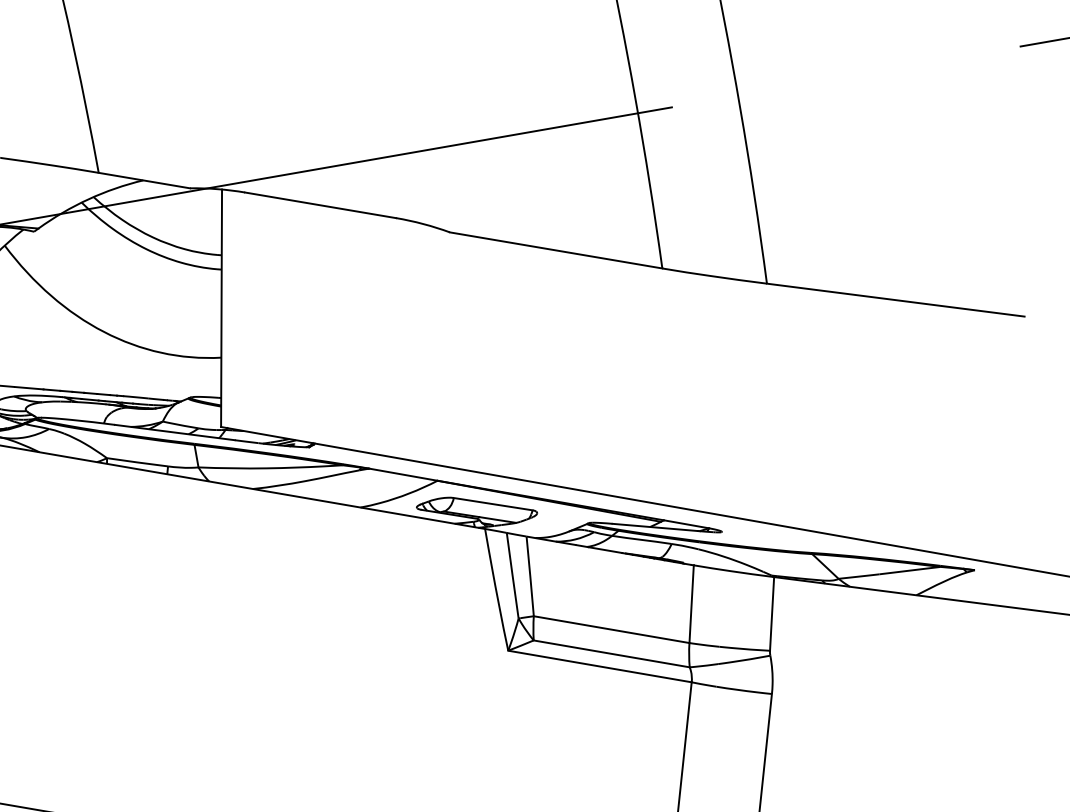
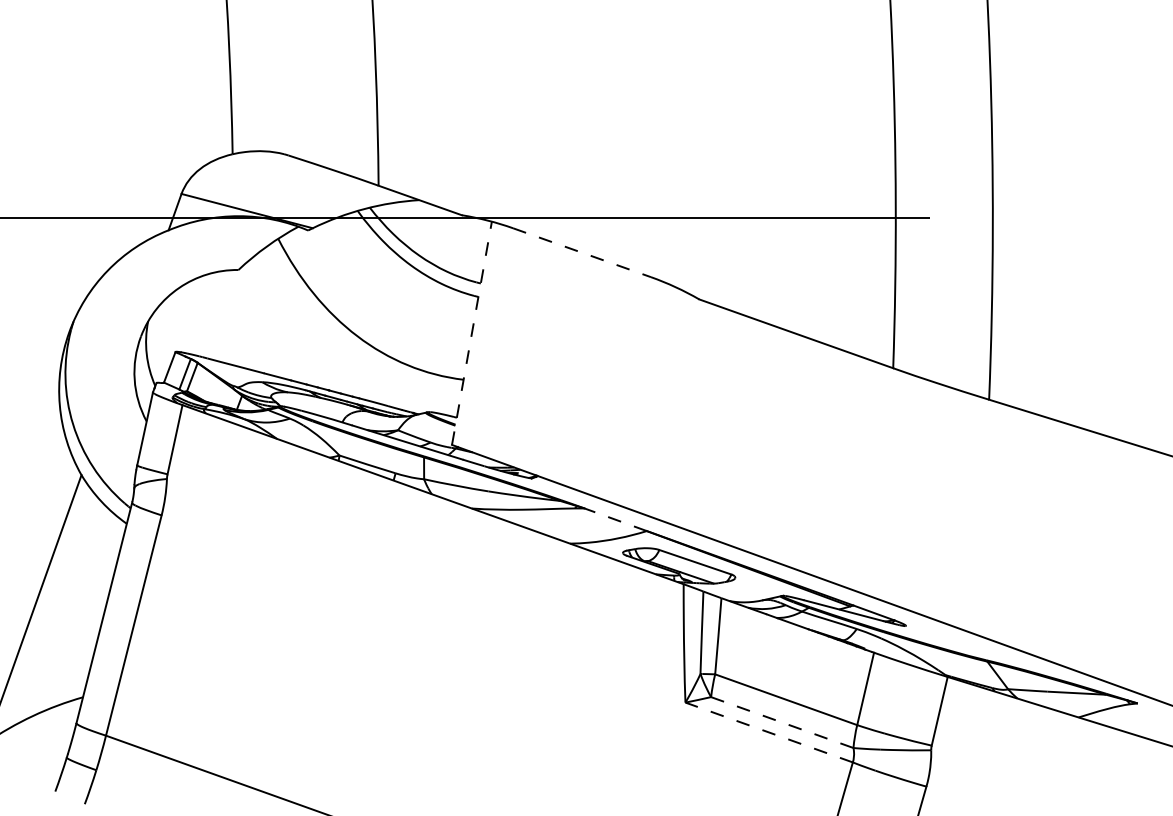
line: (321, 205) -> (582, 252), solid -> dashed
line: (221, 307) -> (472, 332), solid -> dashed
line: (403, 474) -> (615, 519), solid -> dashed
line: (611, 653) -> (782, 722), solid -> dashed
line: (600, 666) -> (769, 732), solid -> dashed

